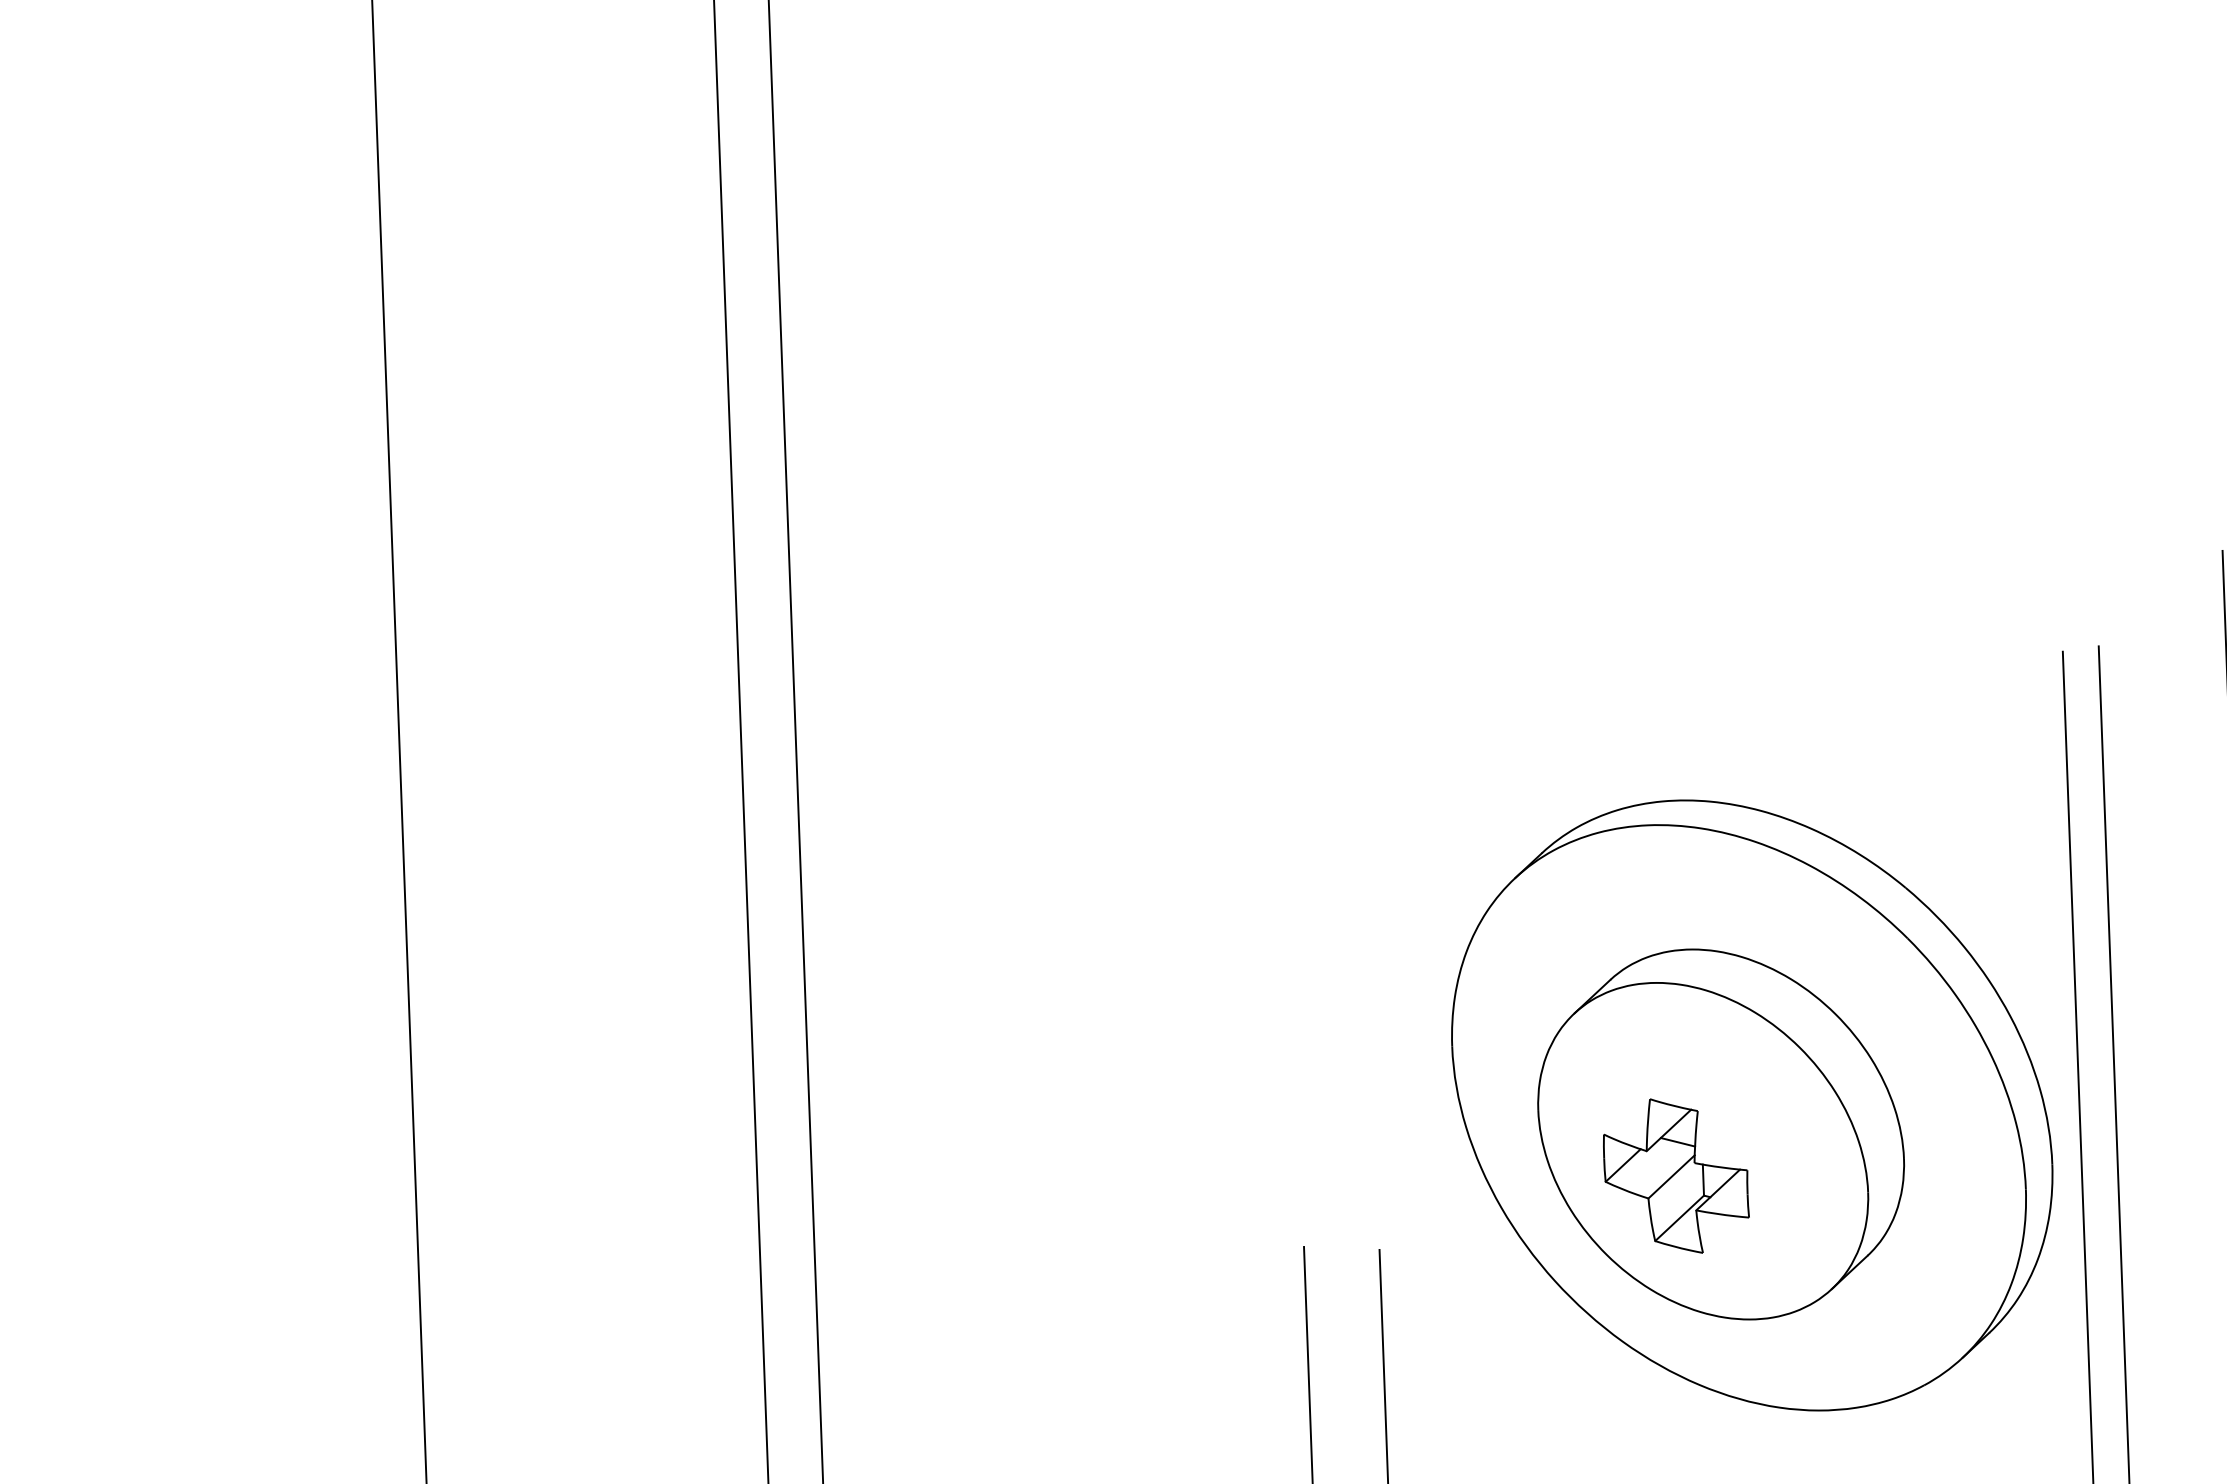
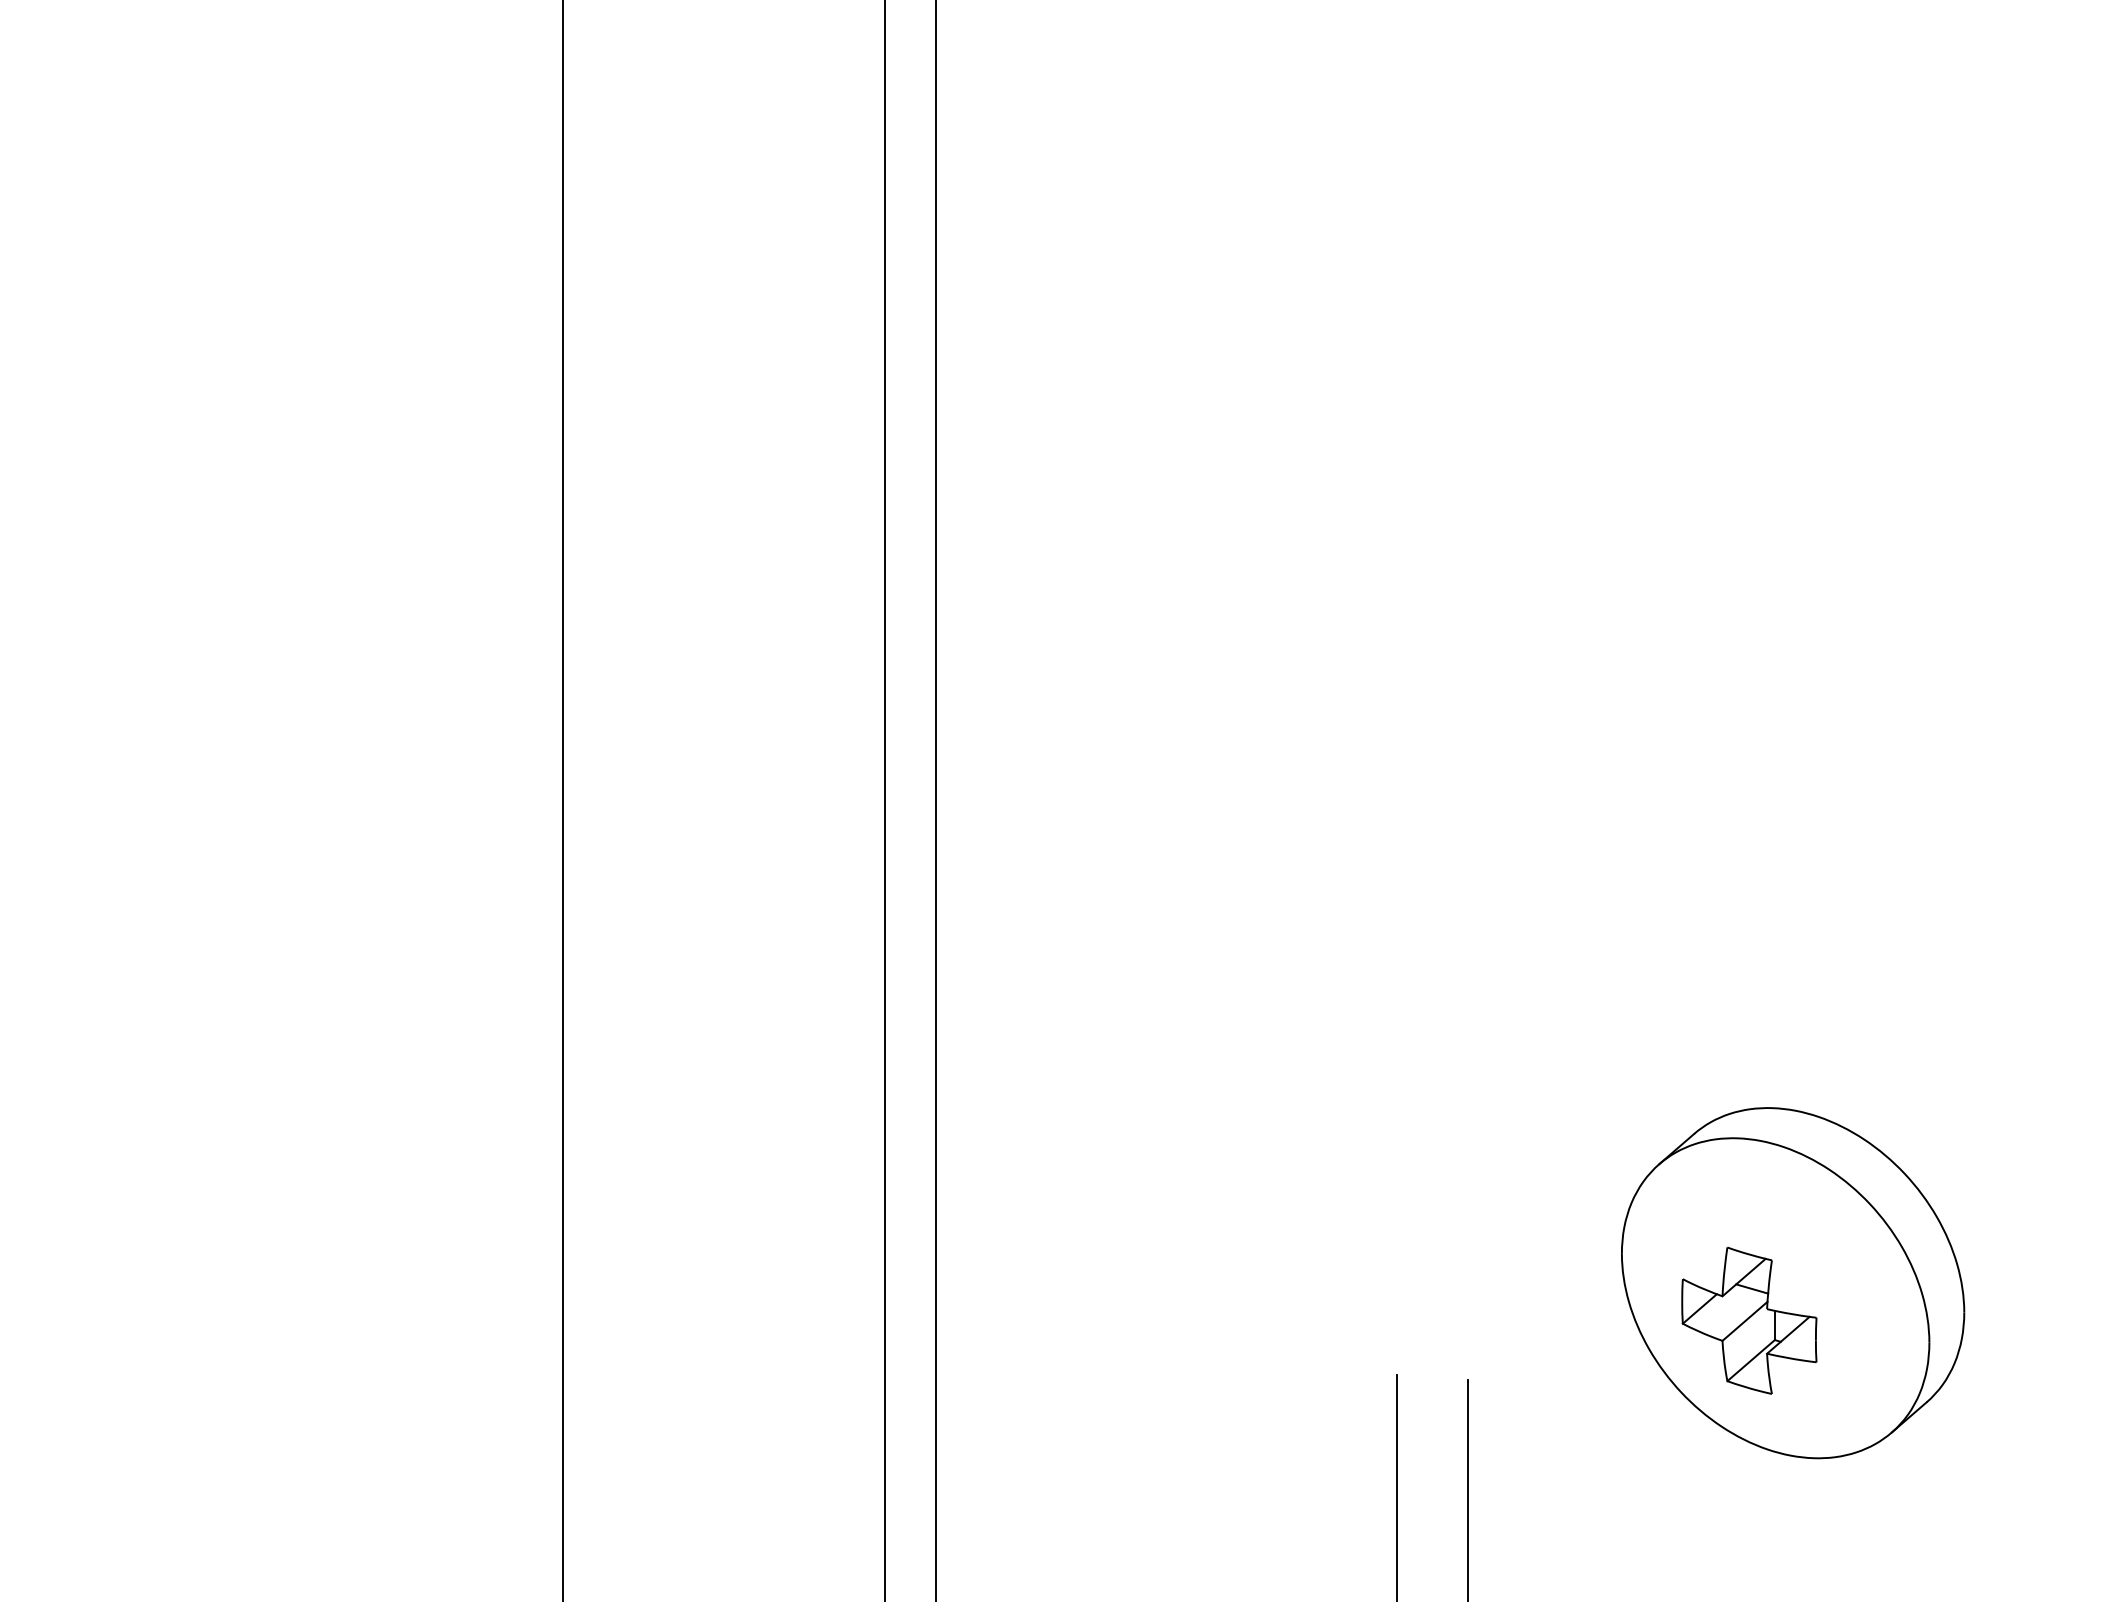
part: (1752, 1105) -> (1823, 1256), removed

